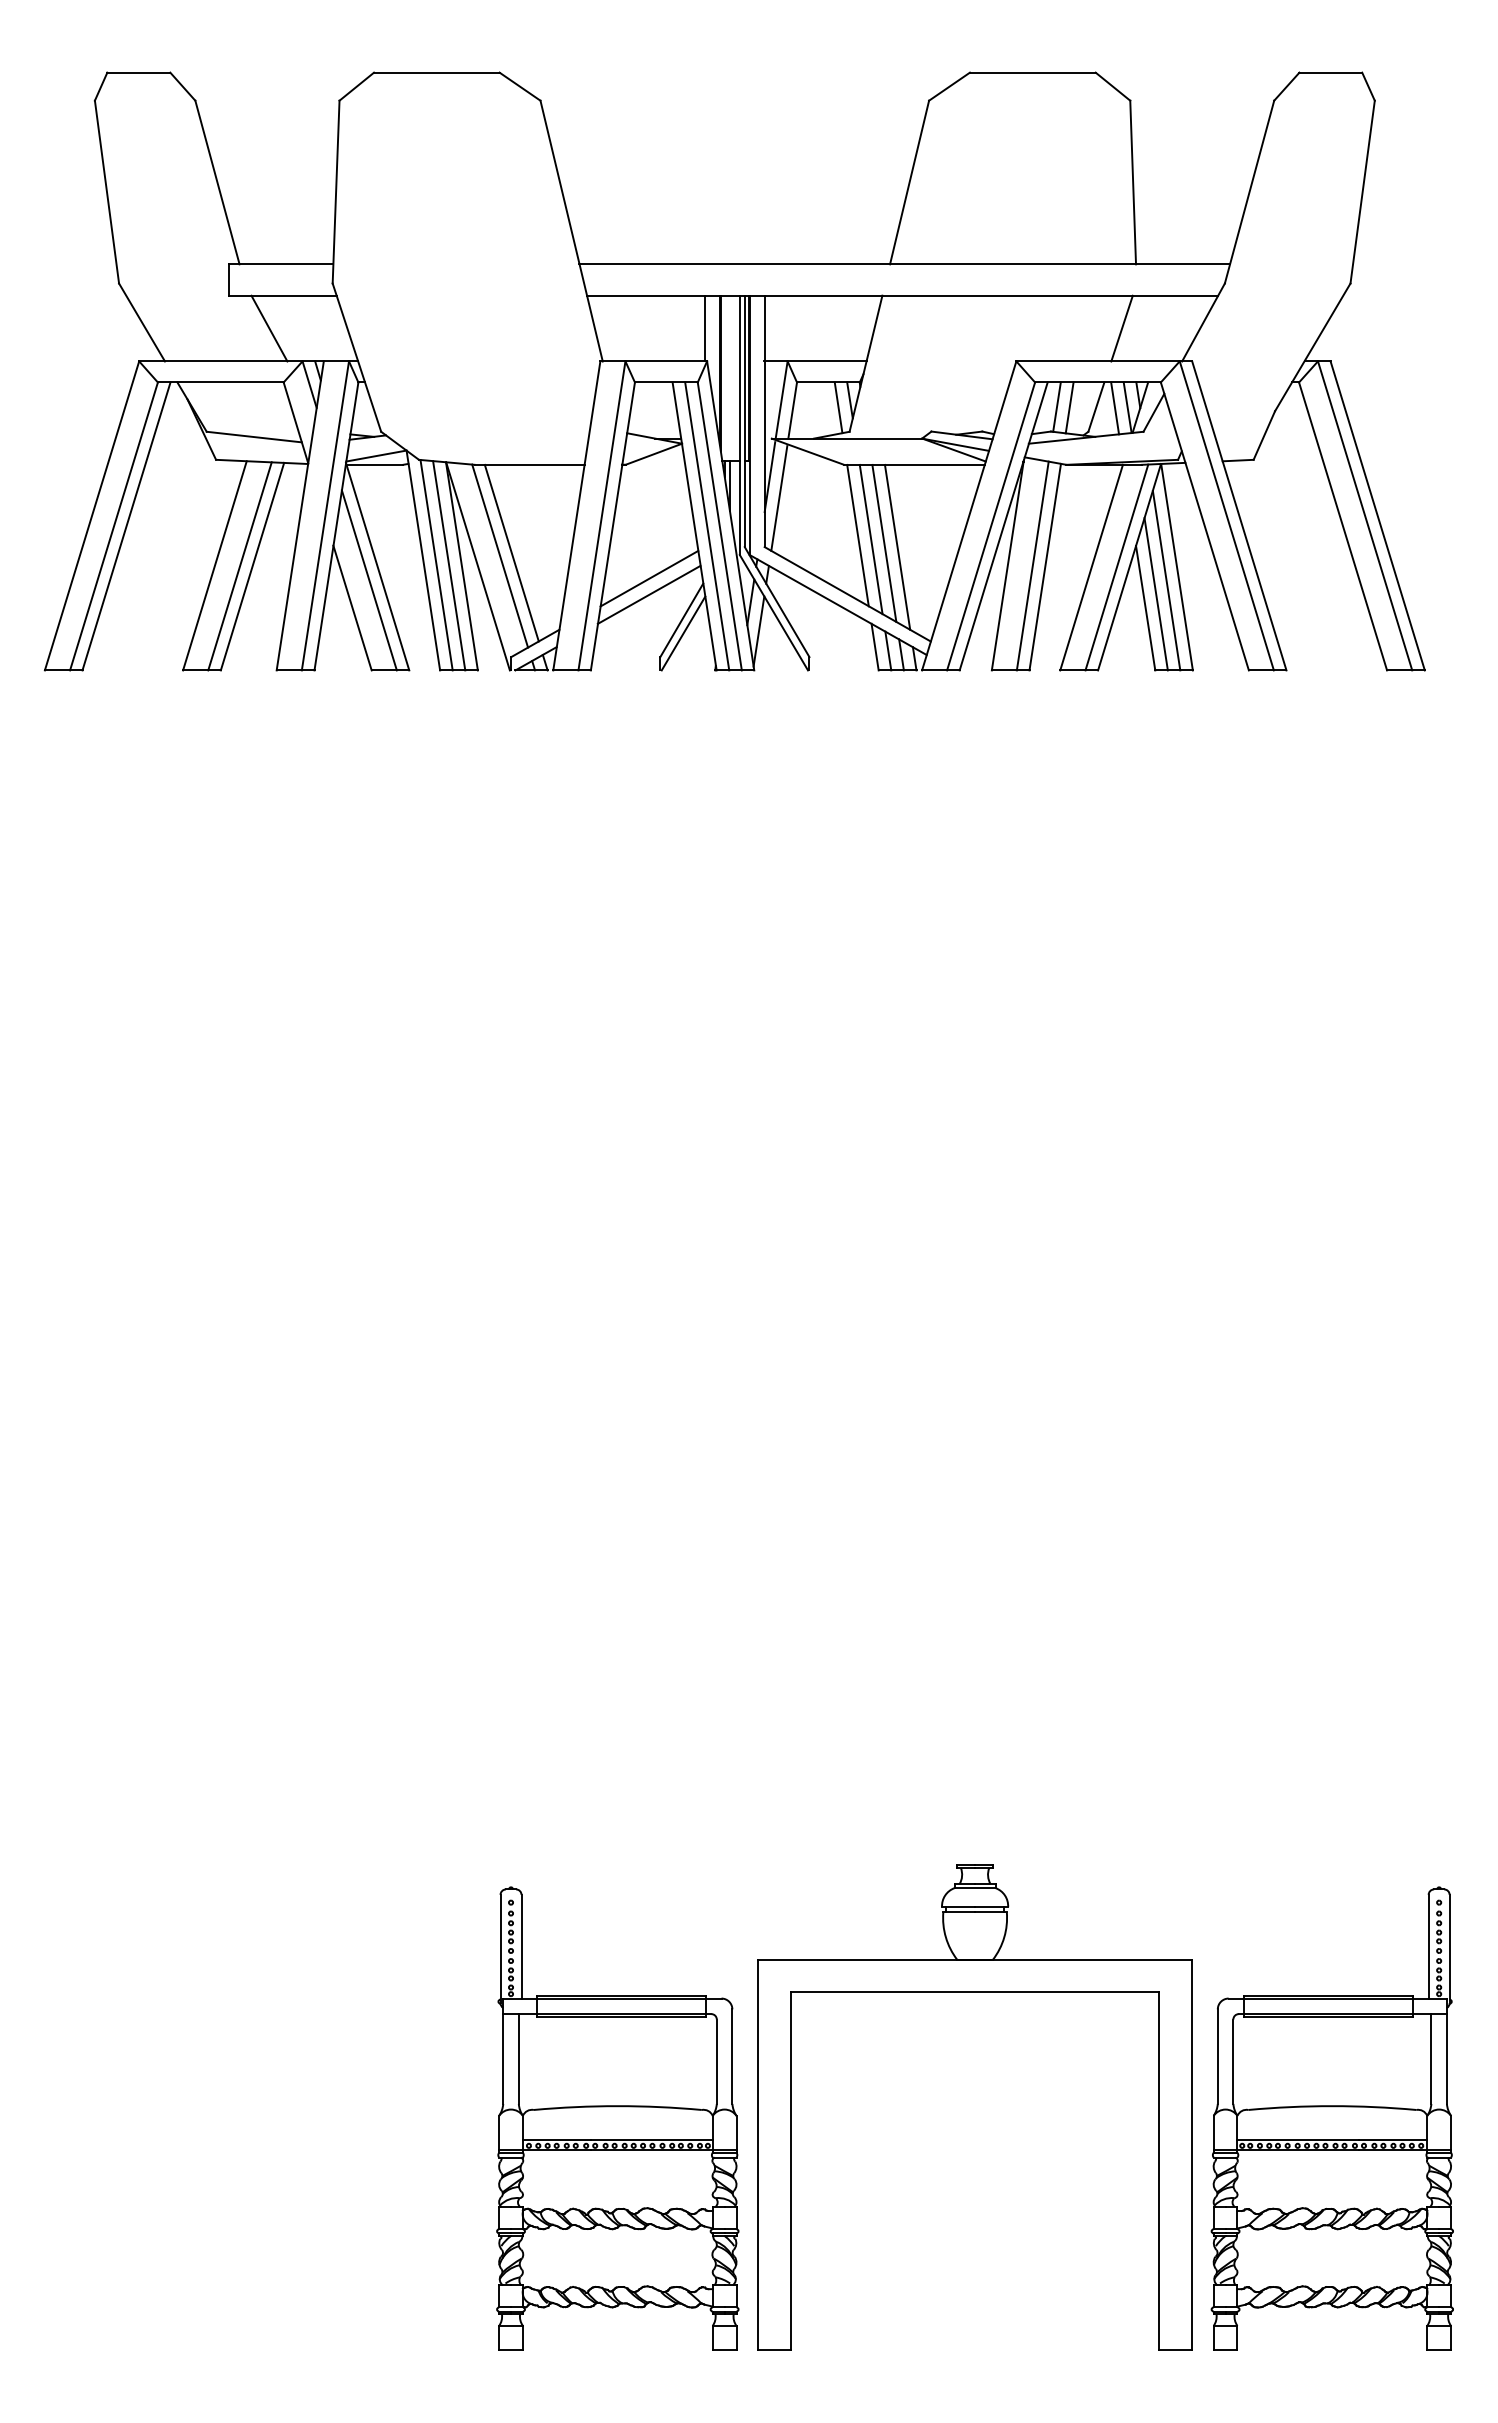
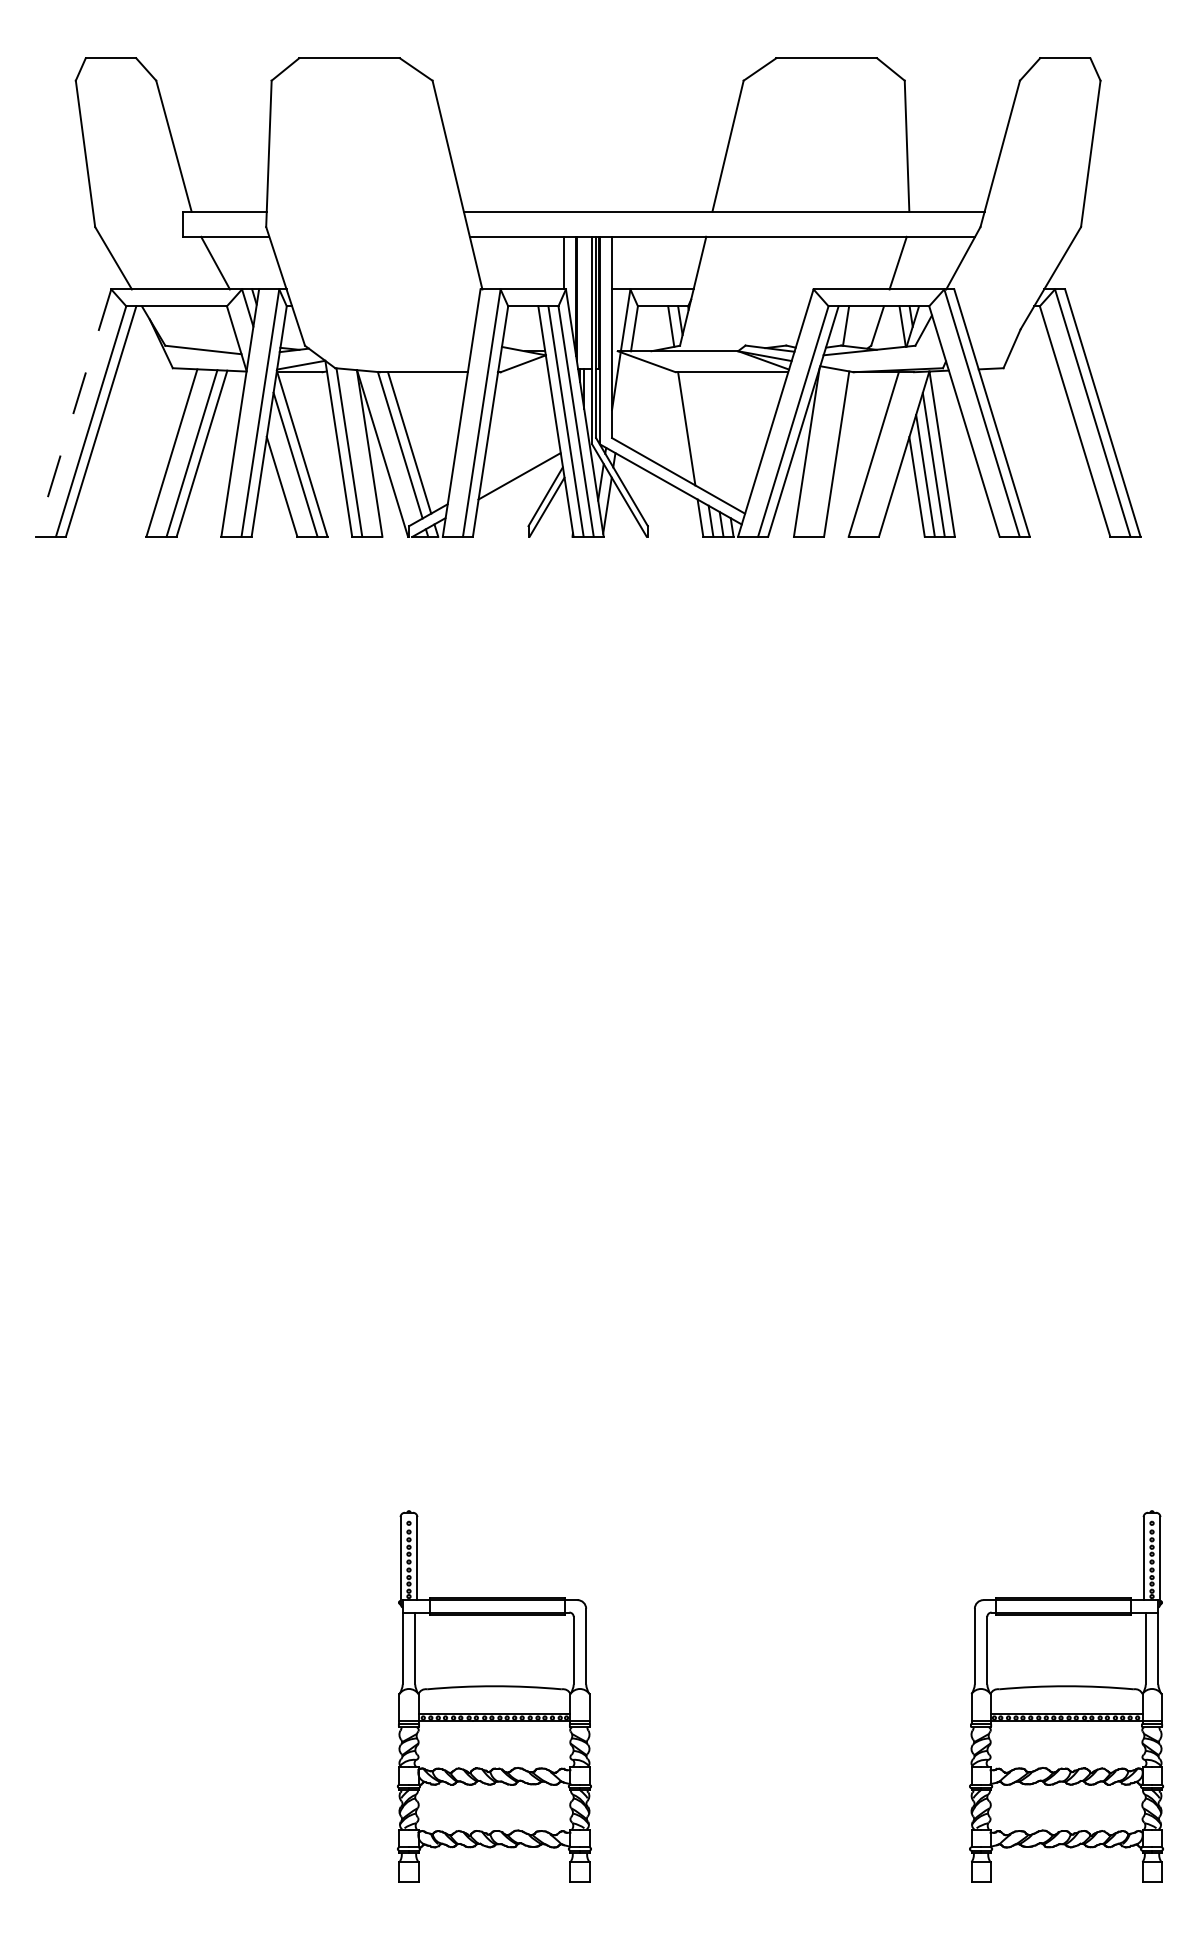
line: (1069, 407) -> (856, 326), removed
line: (1115, 408) -> (892, 327), removed
line: (779, 498) -> (623, 399), removed
line: (92, 515) -> (73, 412), solid -> dashed
line: (870, 539) -> (696, 431), removed
line: (884, 542) -> (707, 434), removed
line: (897, 546) -> (718, 437), removed
line: (449, 565) -> (359, 452), removed
line: (1032, 565) -> (826, 452), removed
line: (1116, 567) -> (893, 454), removed
line: (649, 578) -> (519, 463), removed
part: (974, 1992) -> (780, 1595), removed

